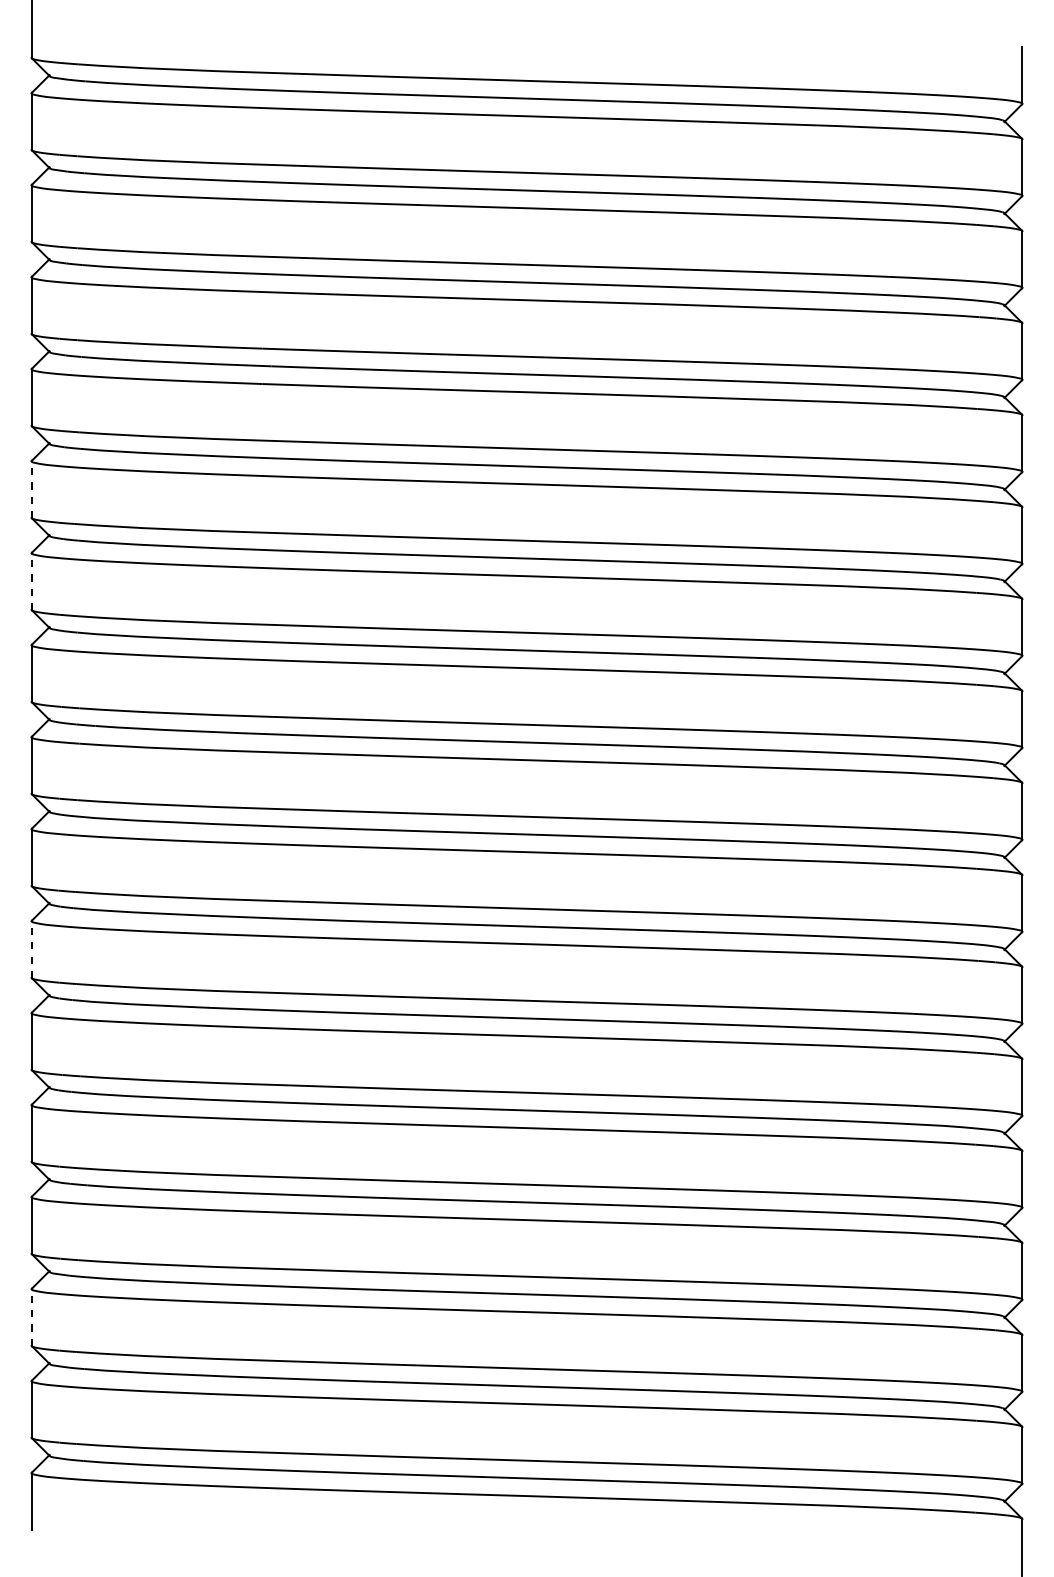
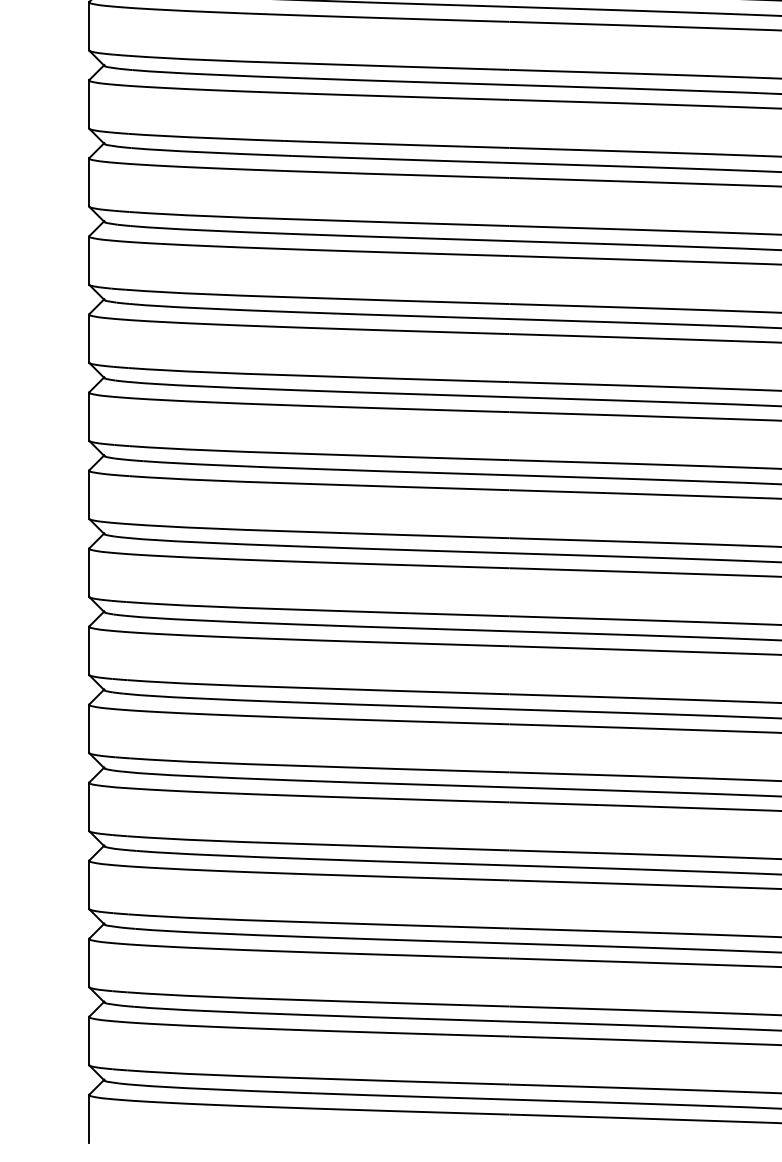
line: (31, 489) -> (89, 260), dashed -> solid
line: (31, 581) -> (89, 338), dashed -> solid
line: (31, 948) -> (89, 649), dashed -> solid
line: (31, 1316) -> (89, 962), dashed -> solid

